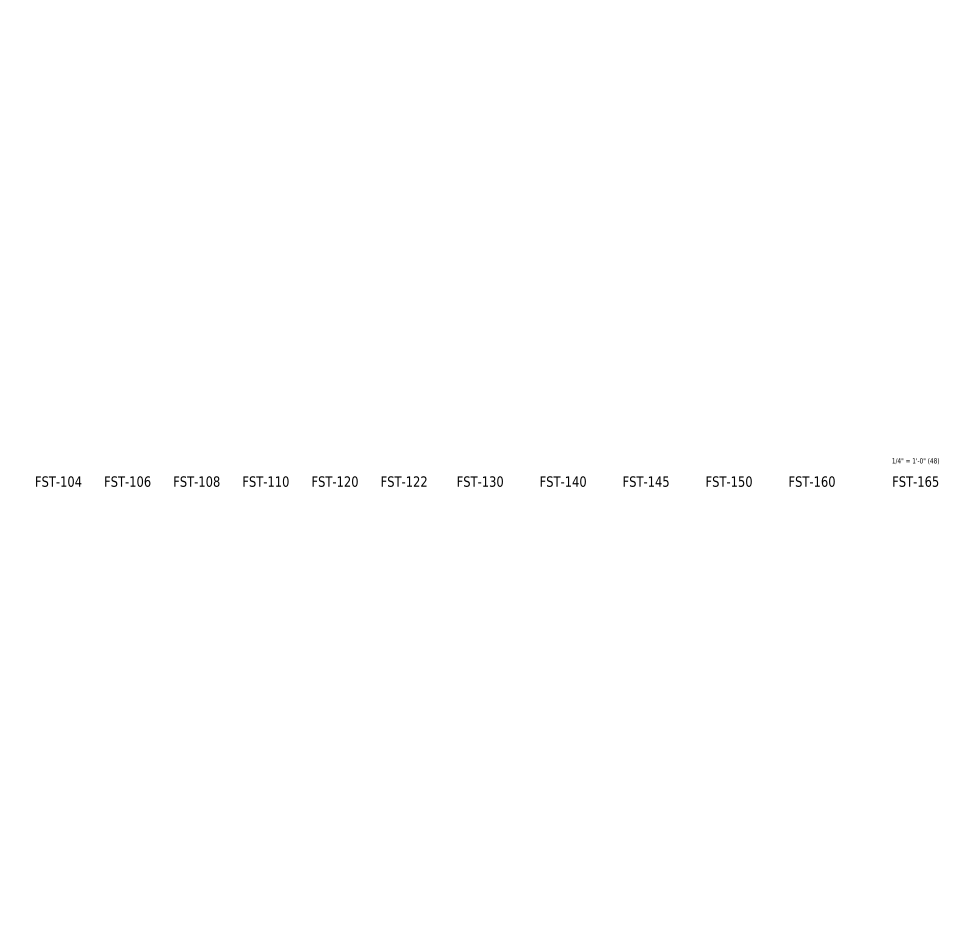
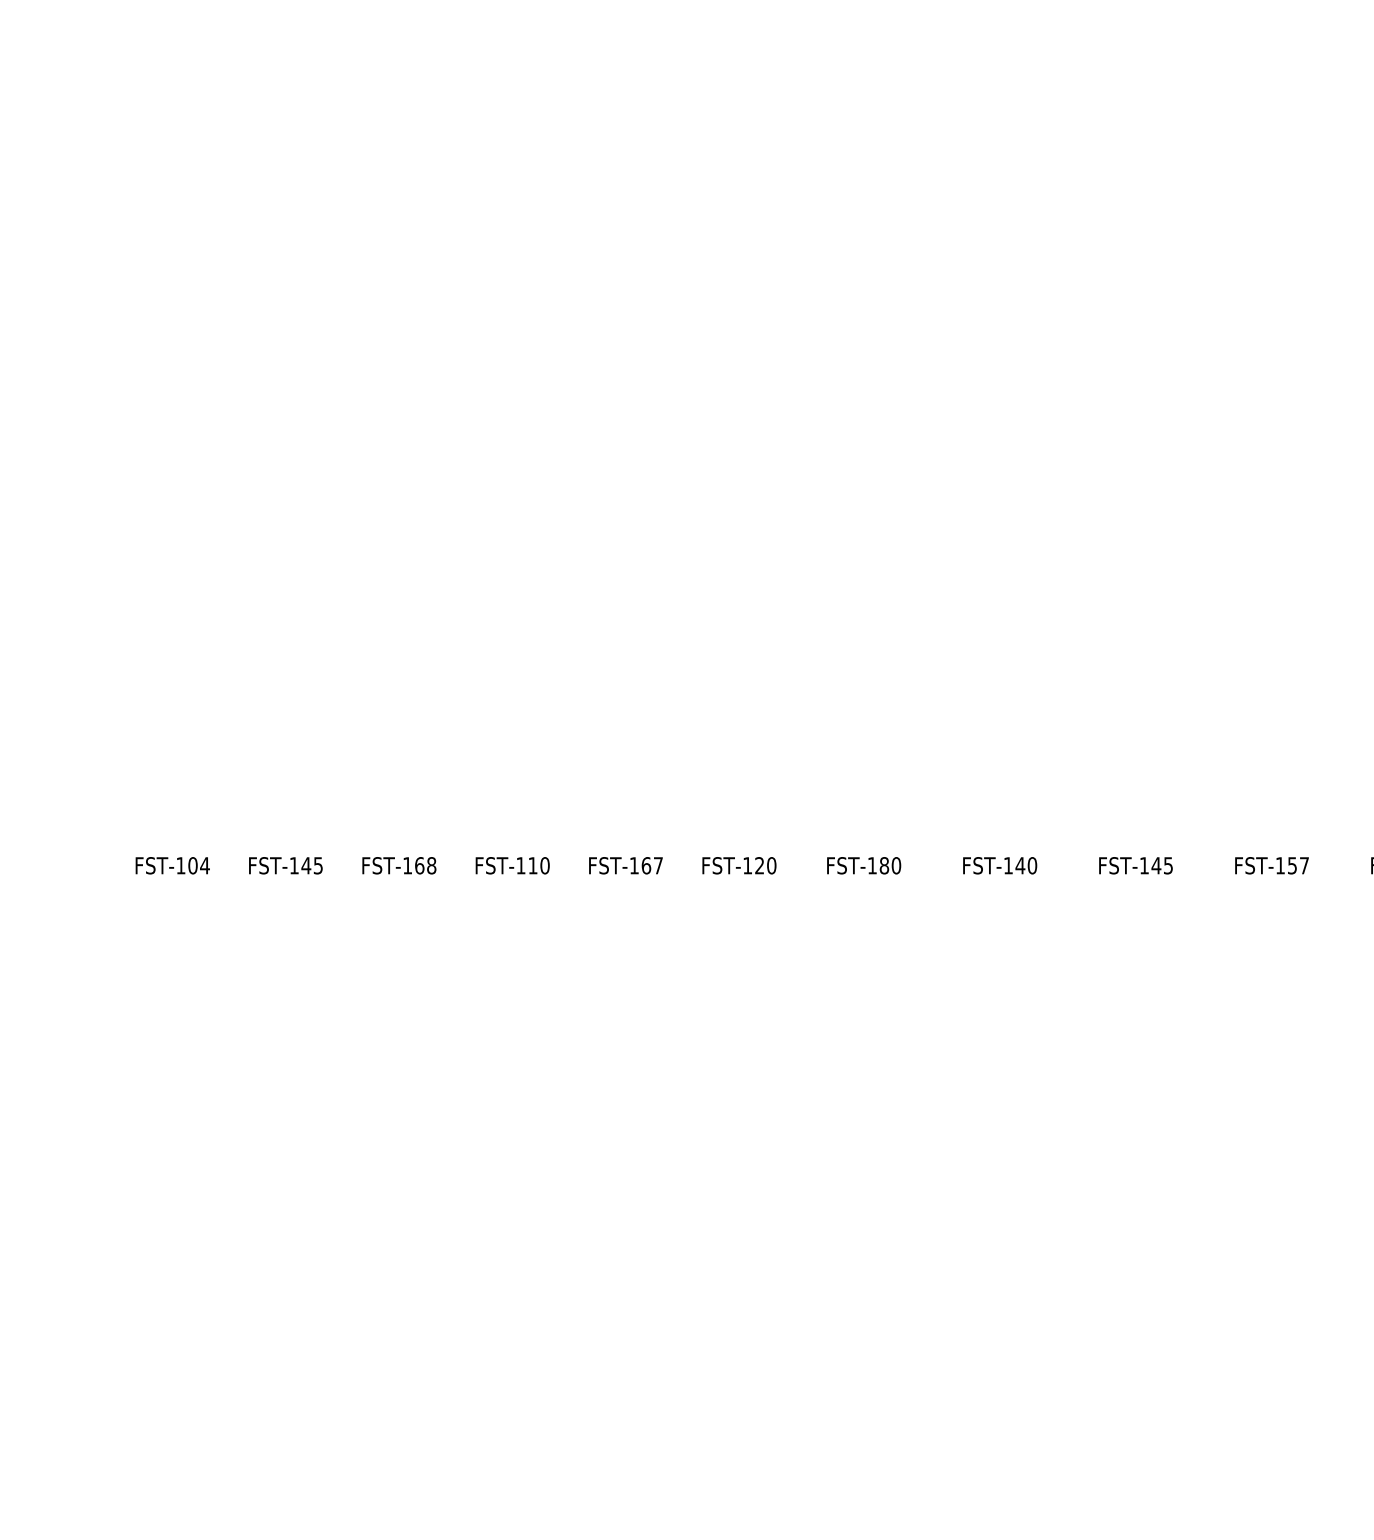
text: (143, 481) -> (311, 865), FST-106 -> FST-145
text: (209, 481) -> (420, 865), FST-108 -> FST-168
text: (350, 481) -> (651, 865), FST-120 -> FST-167
text: (423, 481) -> (770, 865), FST-122 -> FST-120
text: (492, 481) -> (884, 865), FST-130 -> FST-180
text: (748, 481) -> (1303, 865), FST-150 -> FST-157

